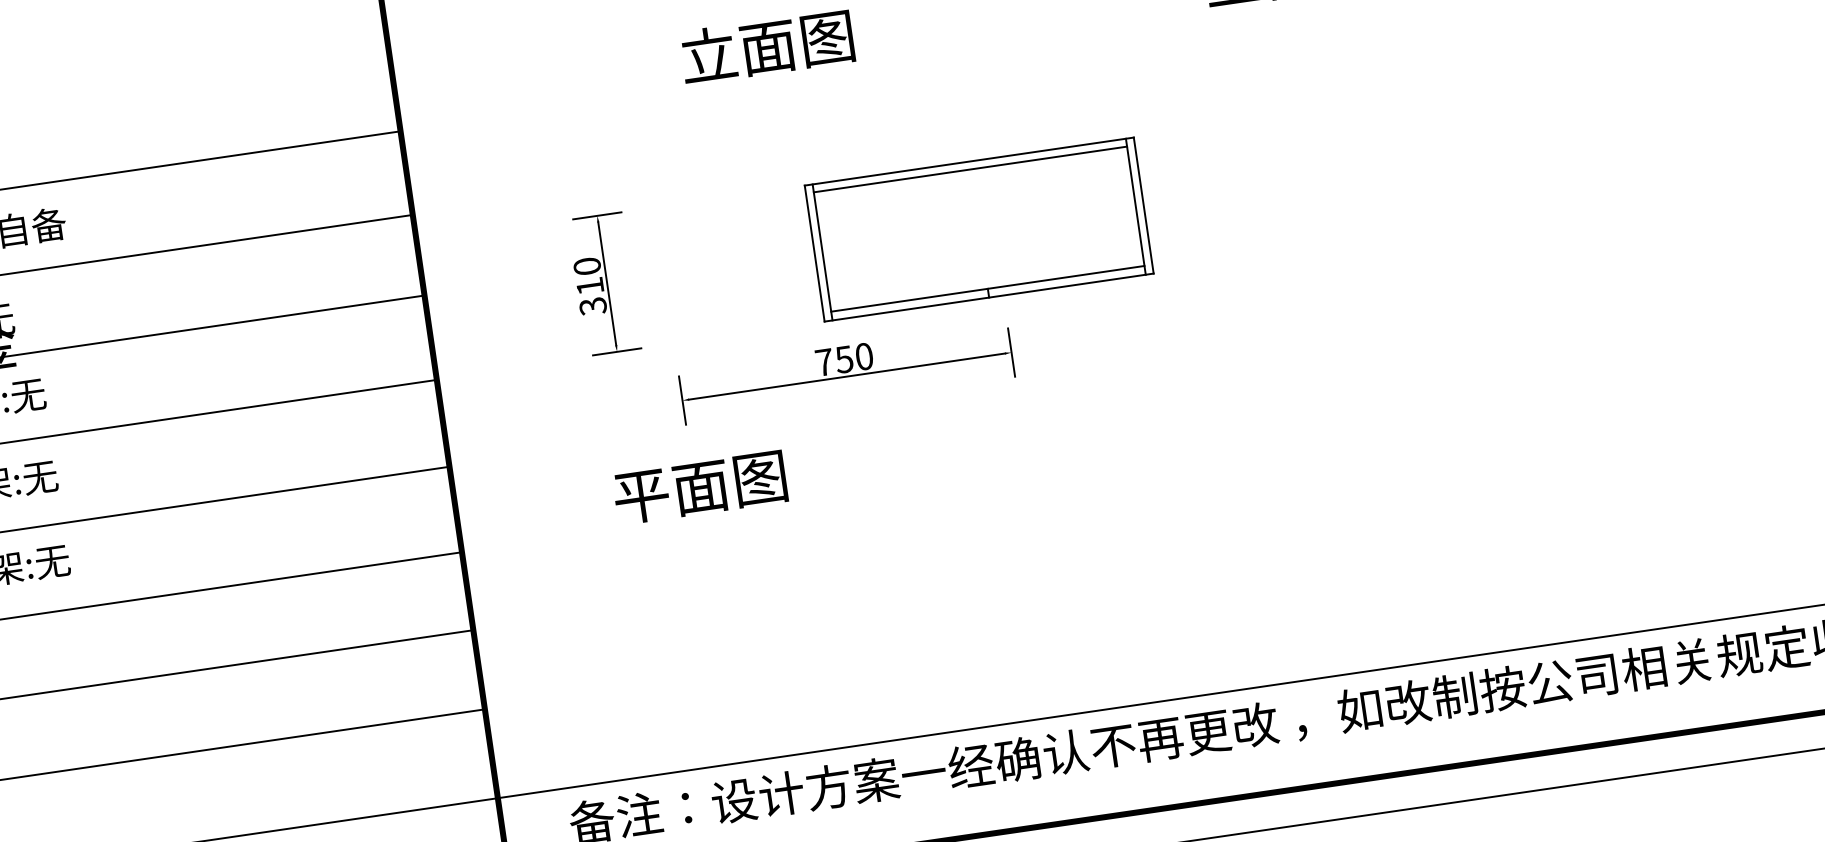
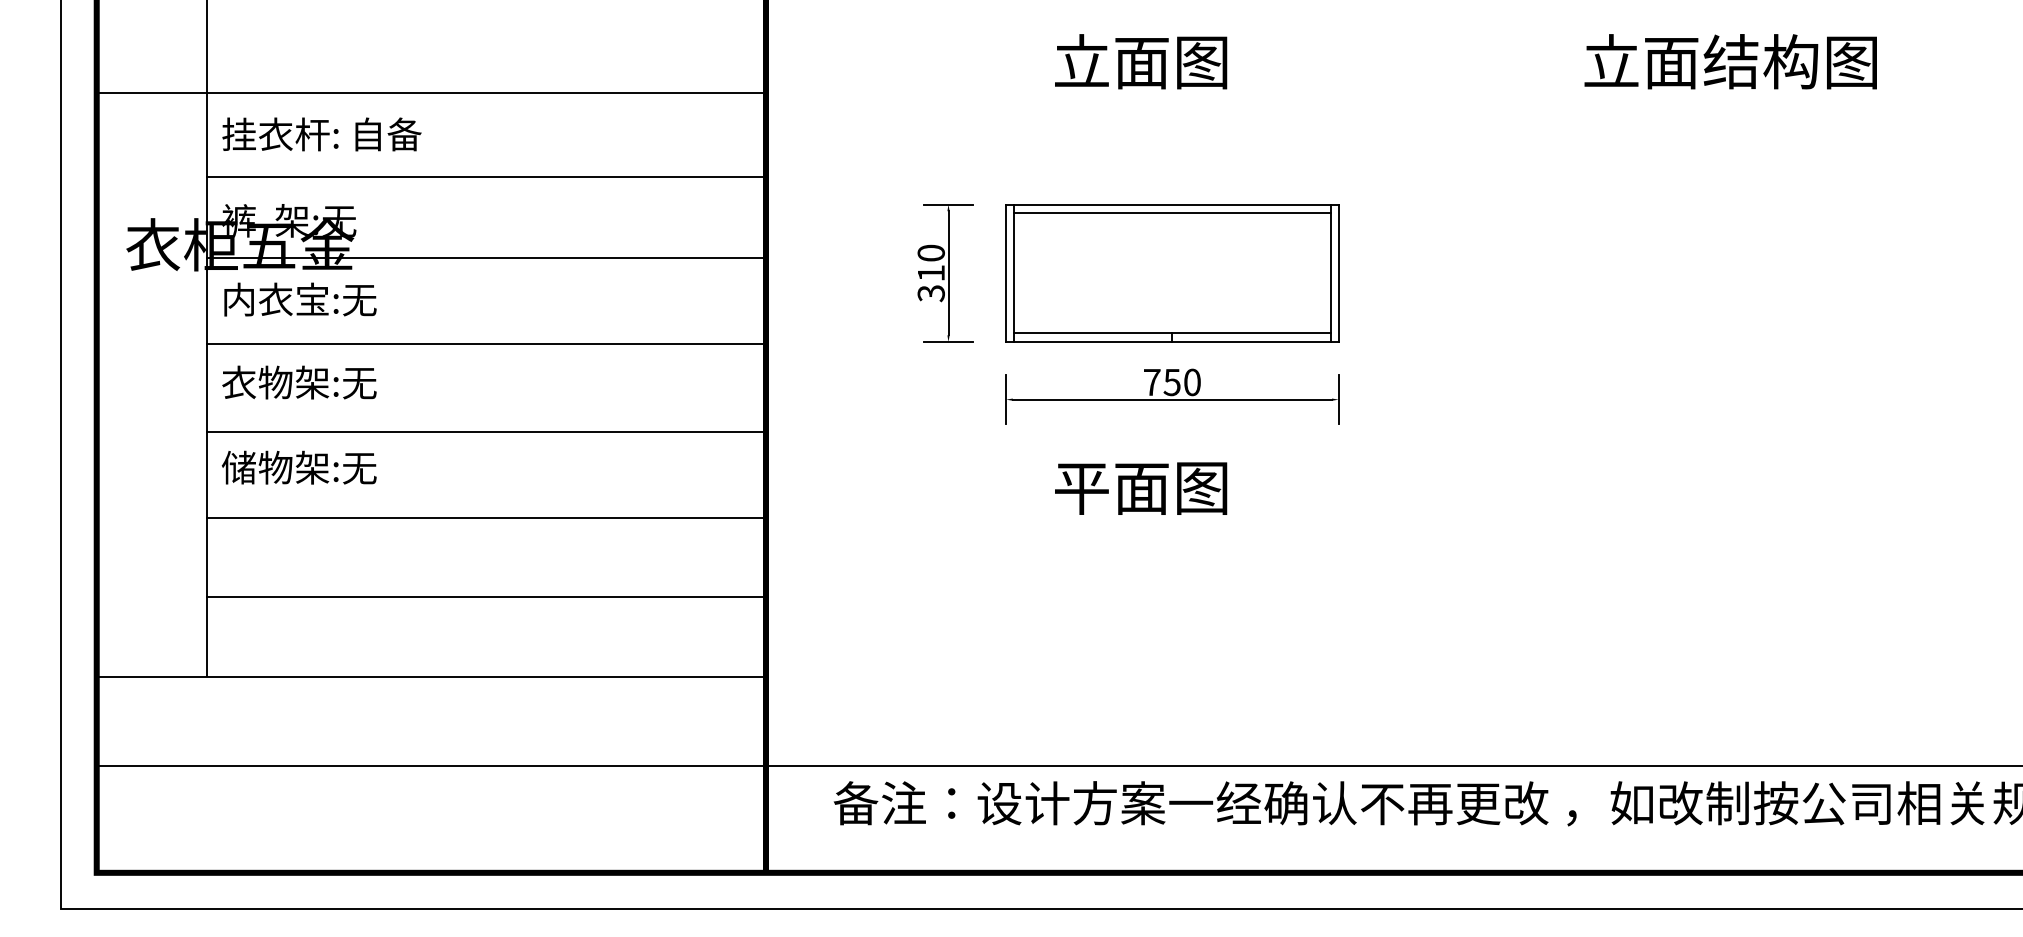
part: (979, 229) -> (1172, 273), moved
text: (700, 487) -> (1141, 488), moved

